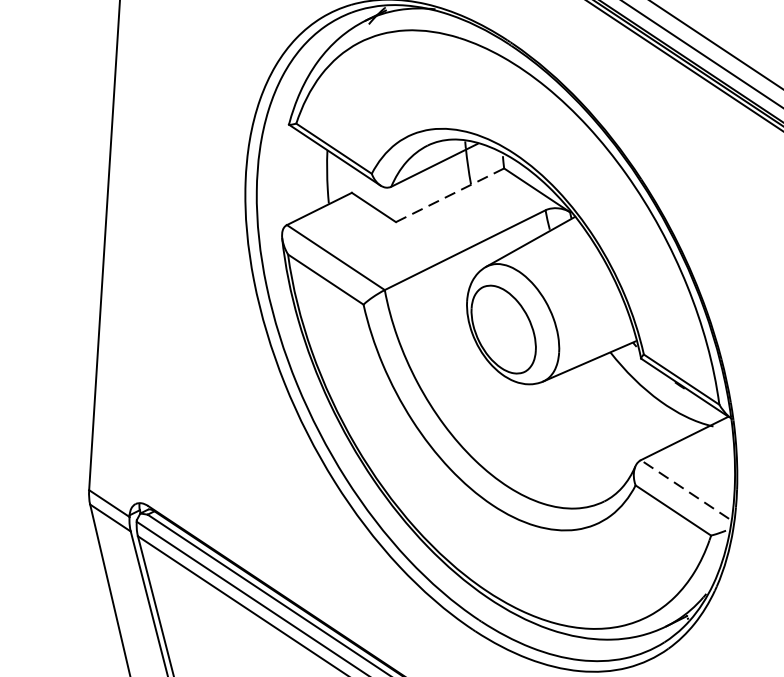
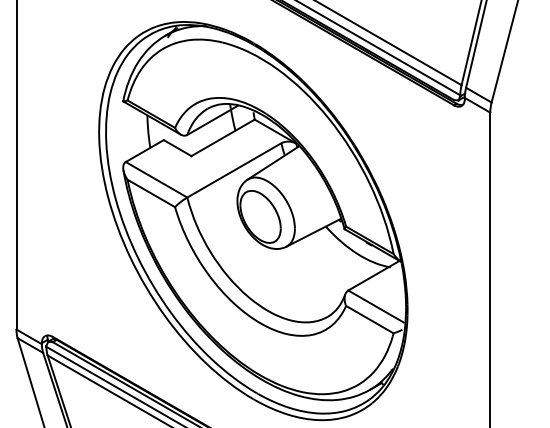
line: (450, 194) -> (223, 137), dashed -> solid
line: (684, 489) -> (375, 306), dashed -> solid

